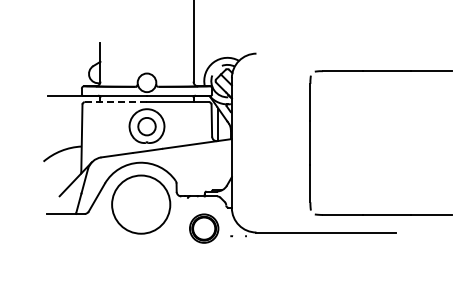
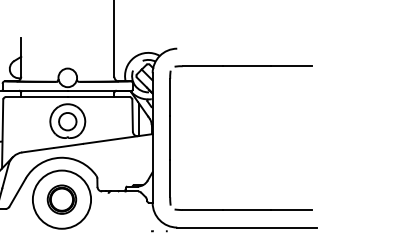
line: (116, 102) -> (37, 97), dashed -> solid
part: (310, 142) -> (170, 137), moved
part: (204, 228) -> (62, 199), moved

